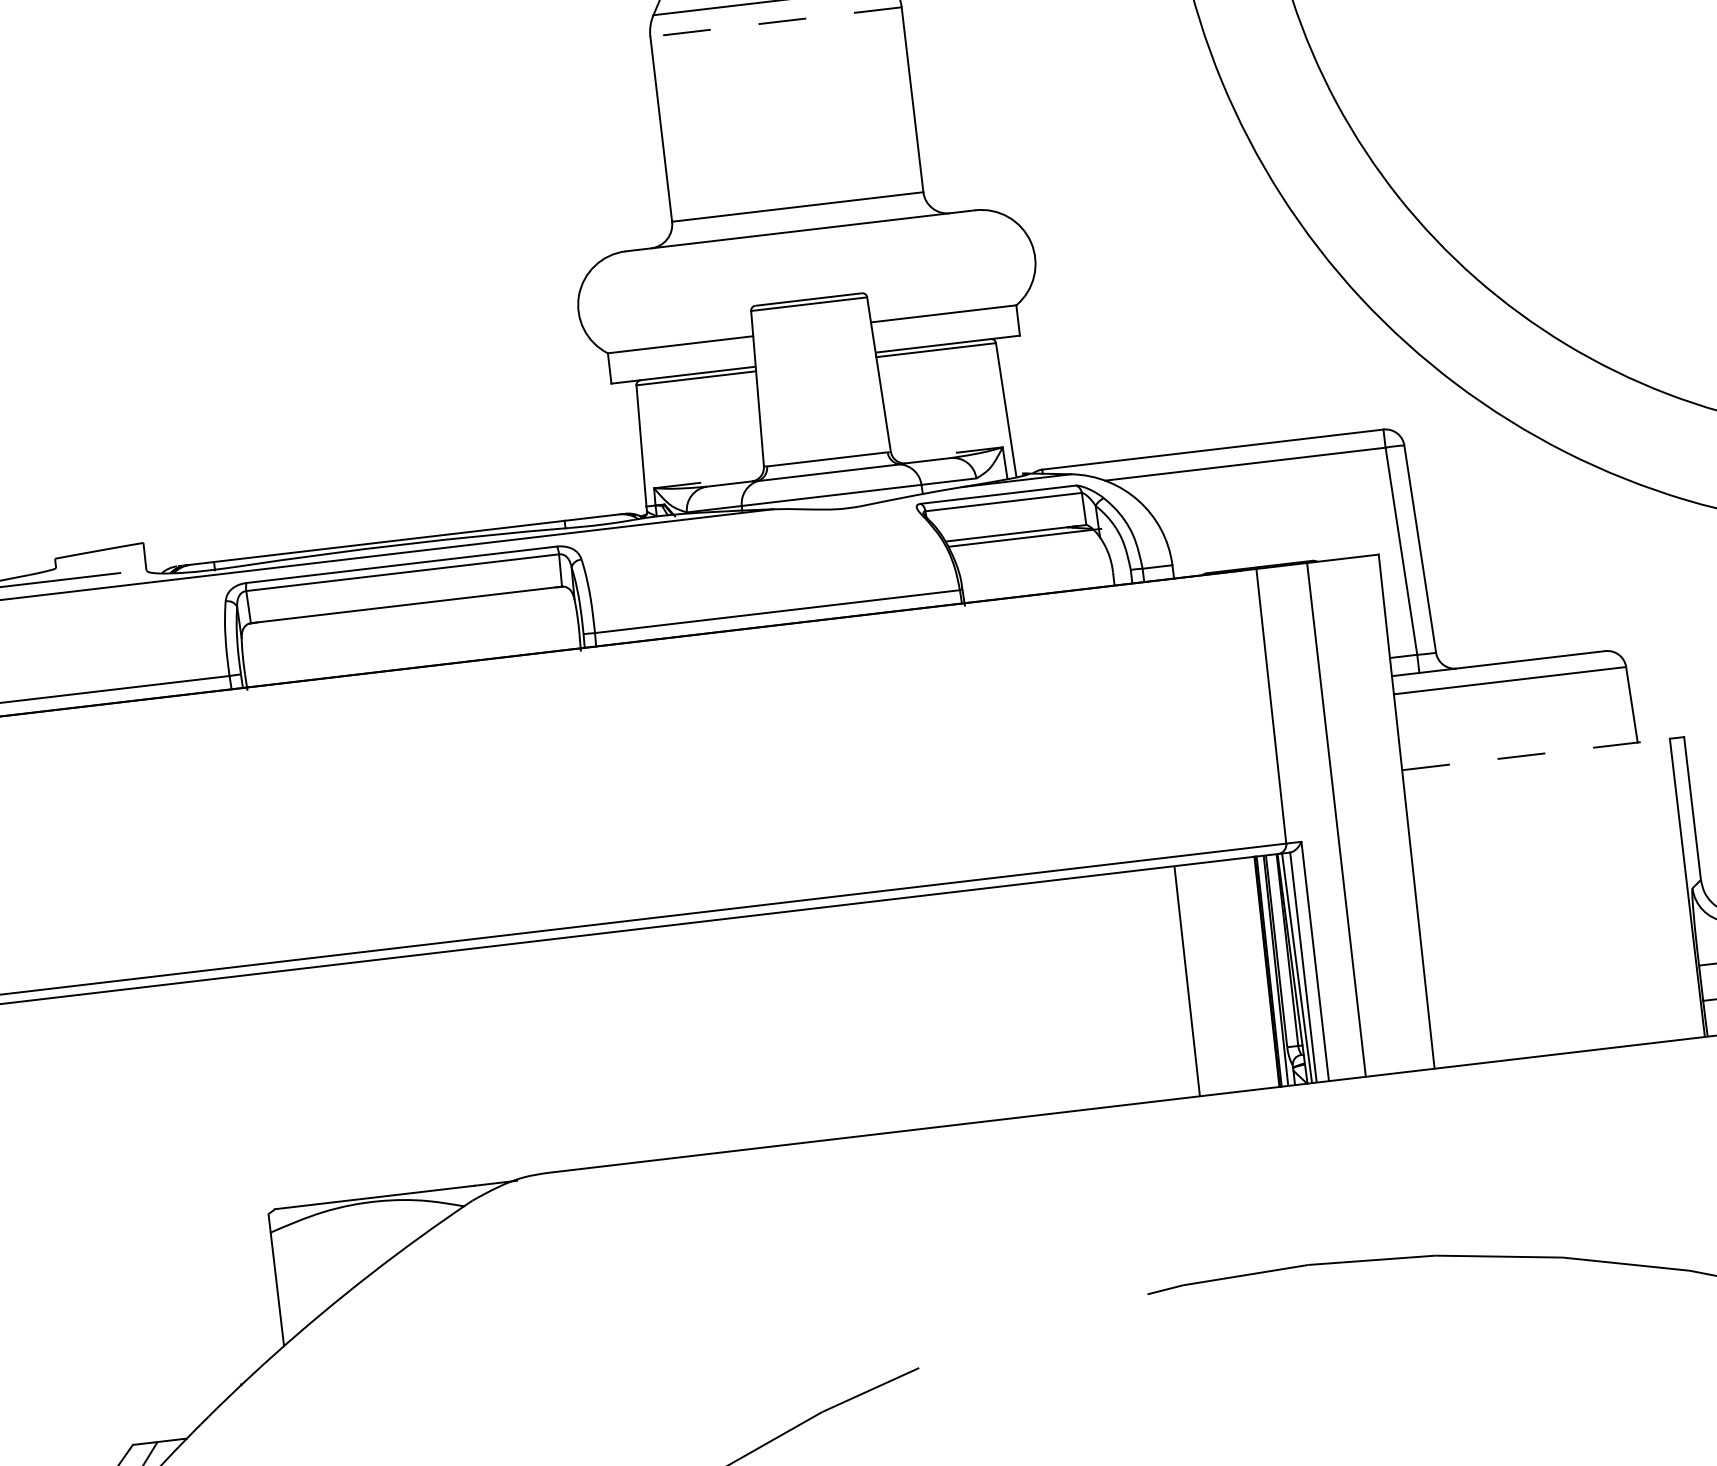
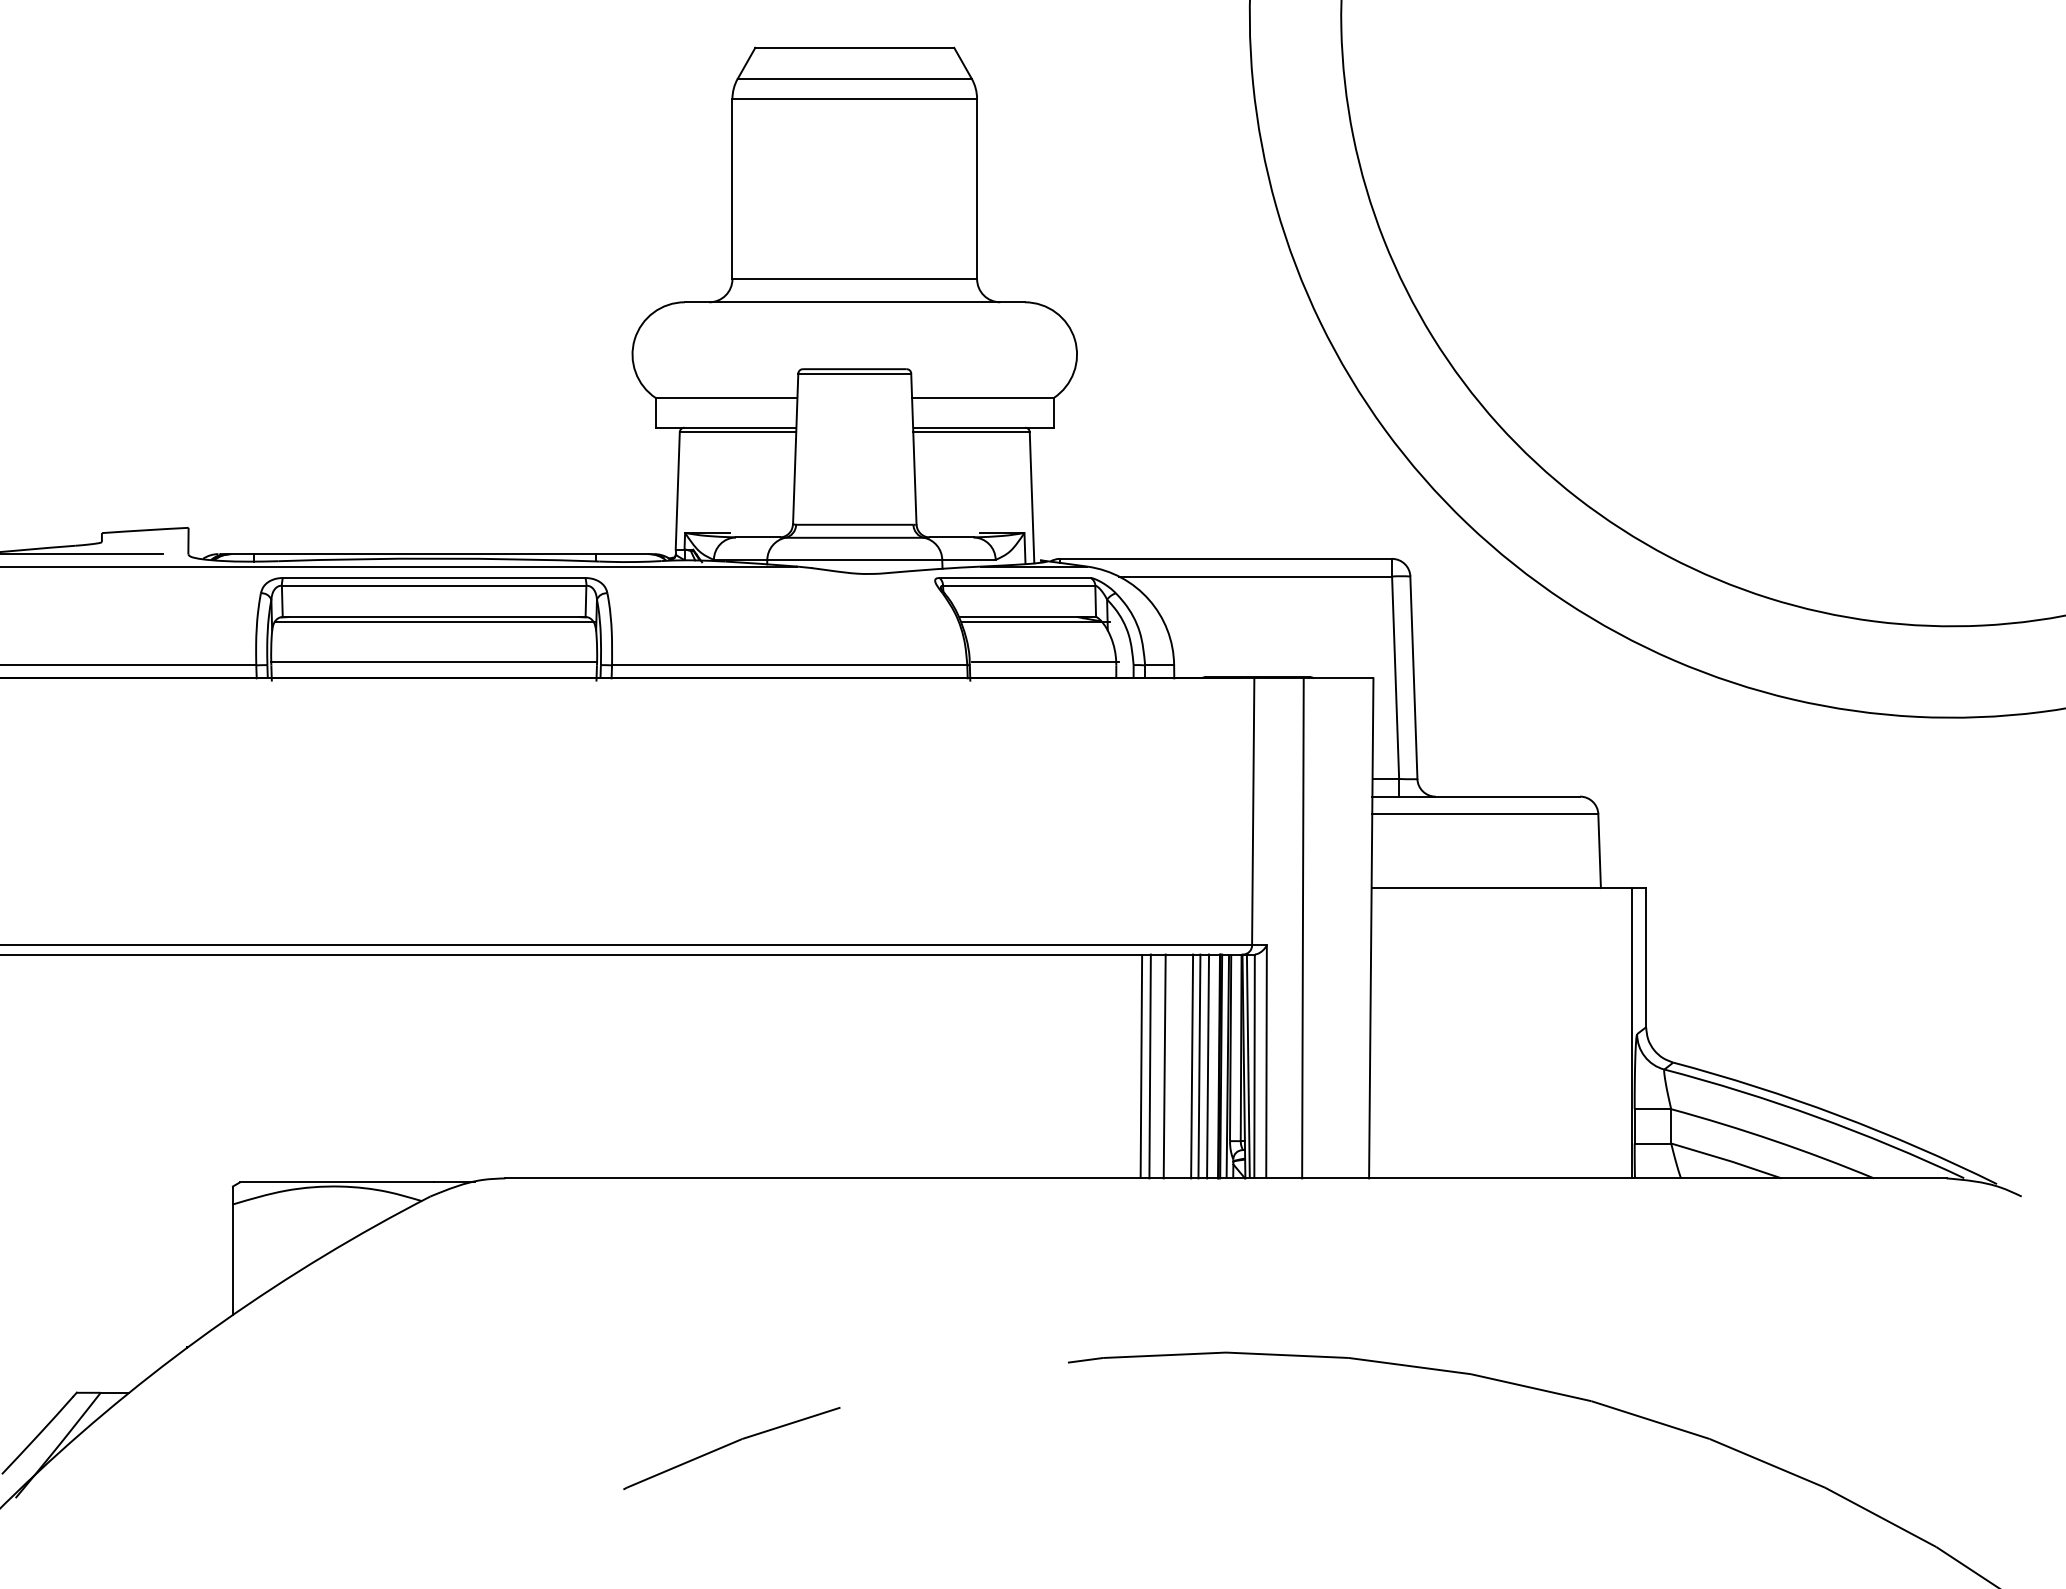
line: (775, 22) -> (854, 99), dashed -> solid
line: (1039, 577) -> (1045, 662), added
line: (407, 610) -> (434, 622), added
line: (411, 651) -> (433, 662), added
line: (1536, 754) -> (1502, 888), dashed -> solid
line: (1256, 973) -> (1208, 1066), added
line: (1246, 974) -> (1199, 1066), added
line: (1239, 975) -> (1192, 1066), added
line: (1210, 978) -> (1164, 1066), added
line: (1195, 980) -> (1149, 1066), added

